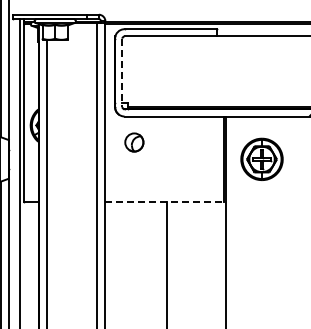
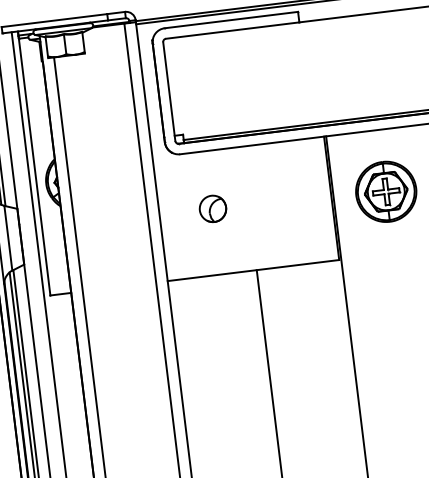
line: (122, 73) -> (169, 92), dashed -> solid
part: (134, 142) -> (213, 208), moved
line: (165, 201) -> (254, 269), dashed -> solid

